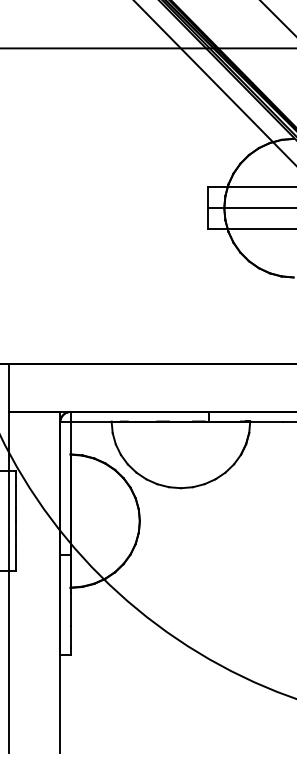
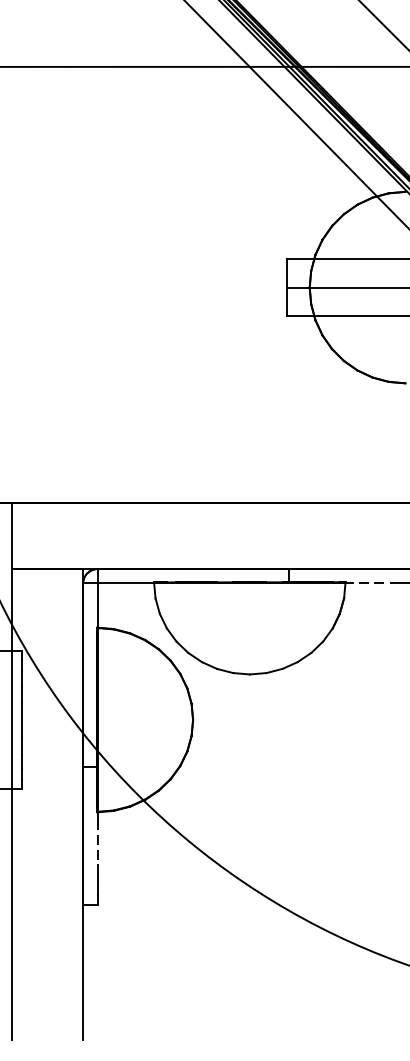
line: (266, 421) -> (368, 582), solid -> dashed
line: (70, 610) -> (97, 843), solid -> dashed

